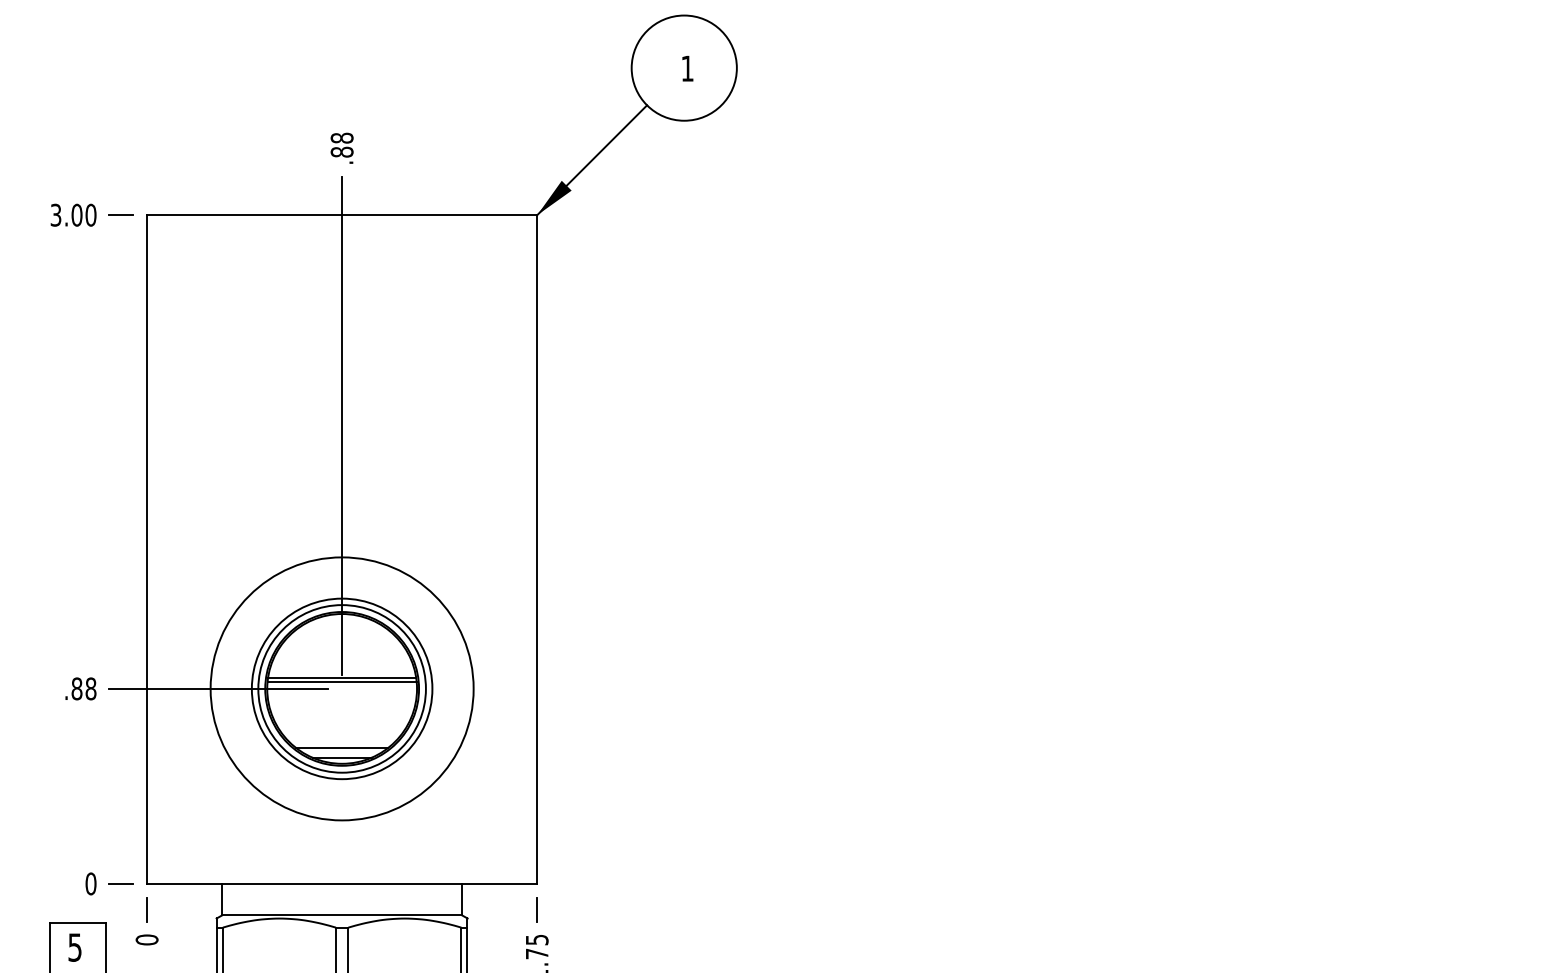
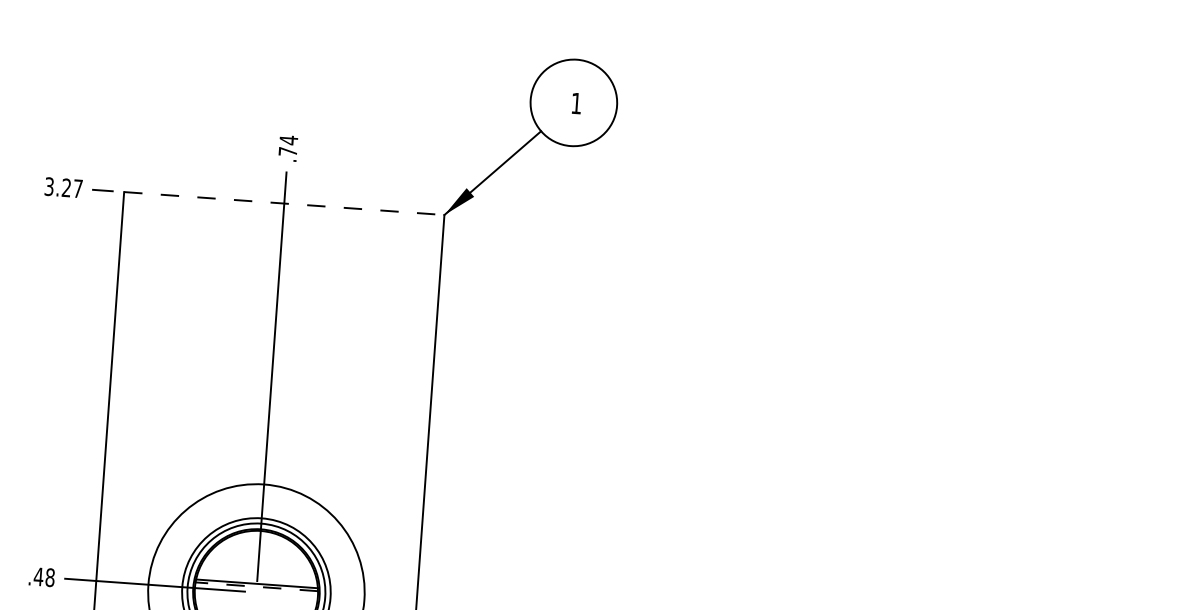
text: (341, 144) -> (287, 145), .88 -> .74
text: (83, 214) -> (71, 187), 3.00 -> 3.27
line: (342, 215) -> (284, 203), solid -> dashed
line: (341, 682) -> (256, 587), solid -> dashed
text: (76, 688) -> (38, 576), .88 -> .48

